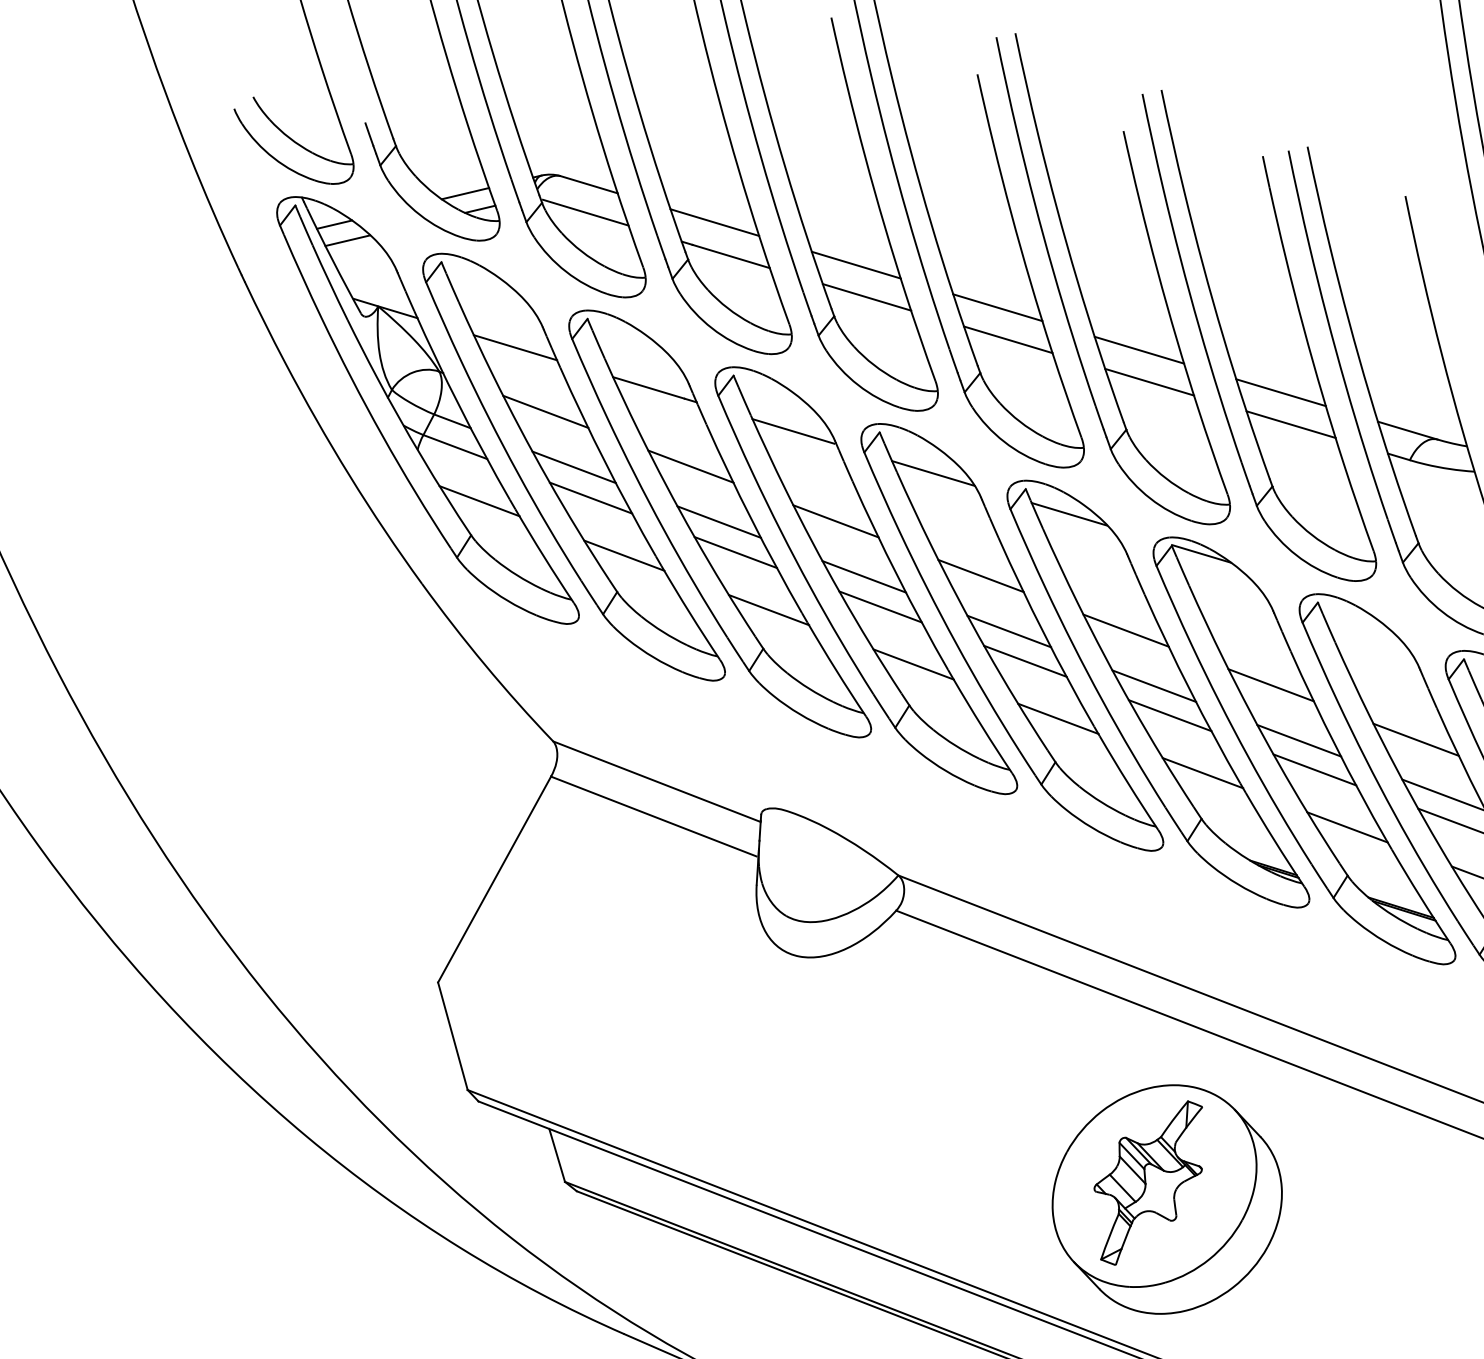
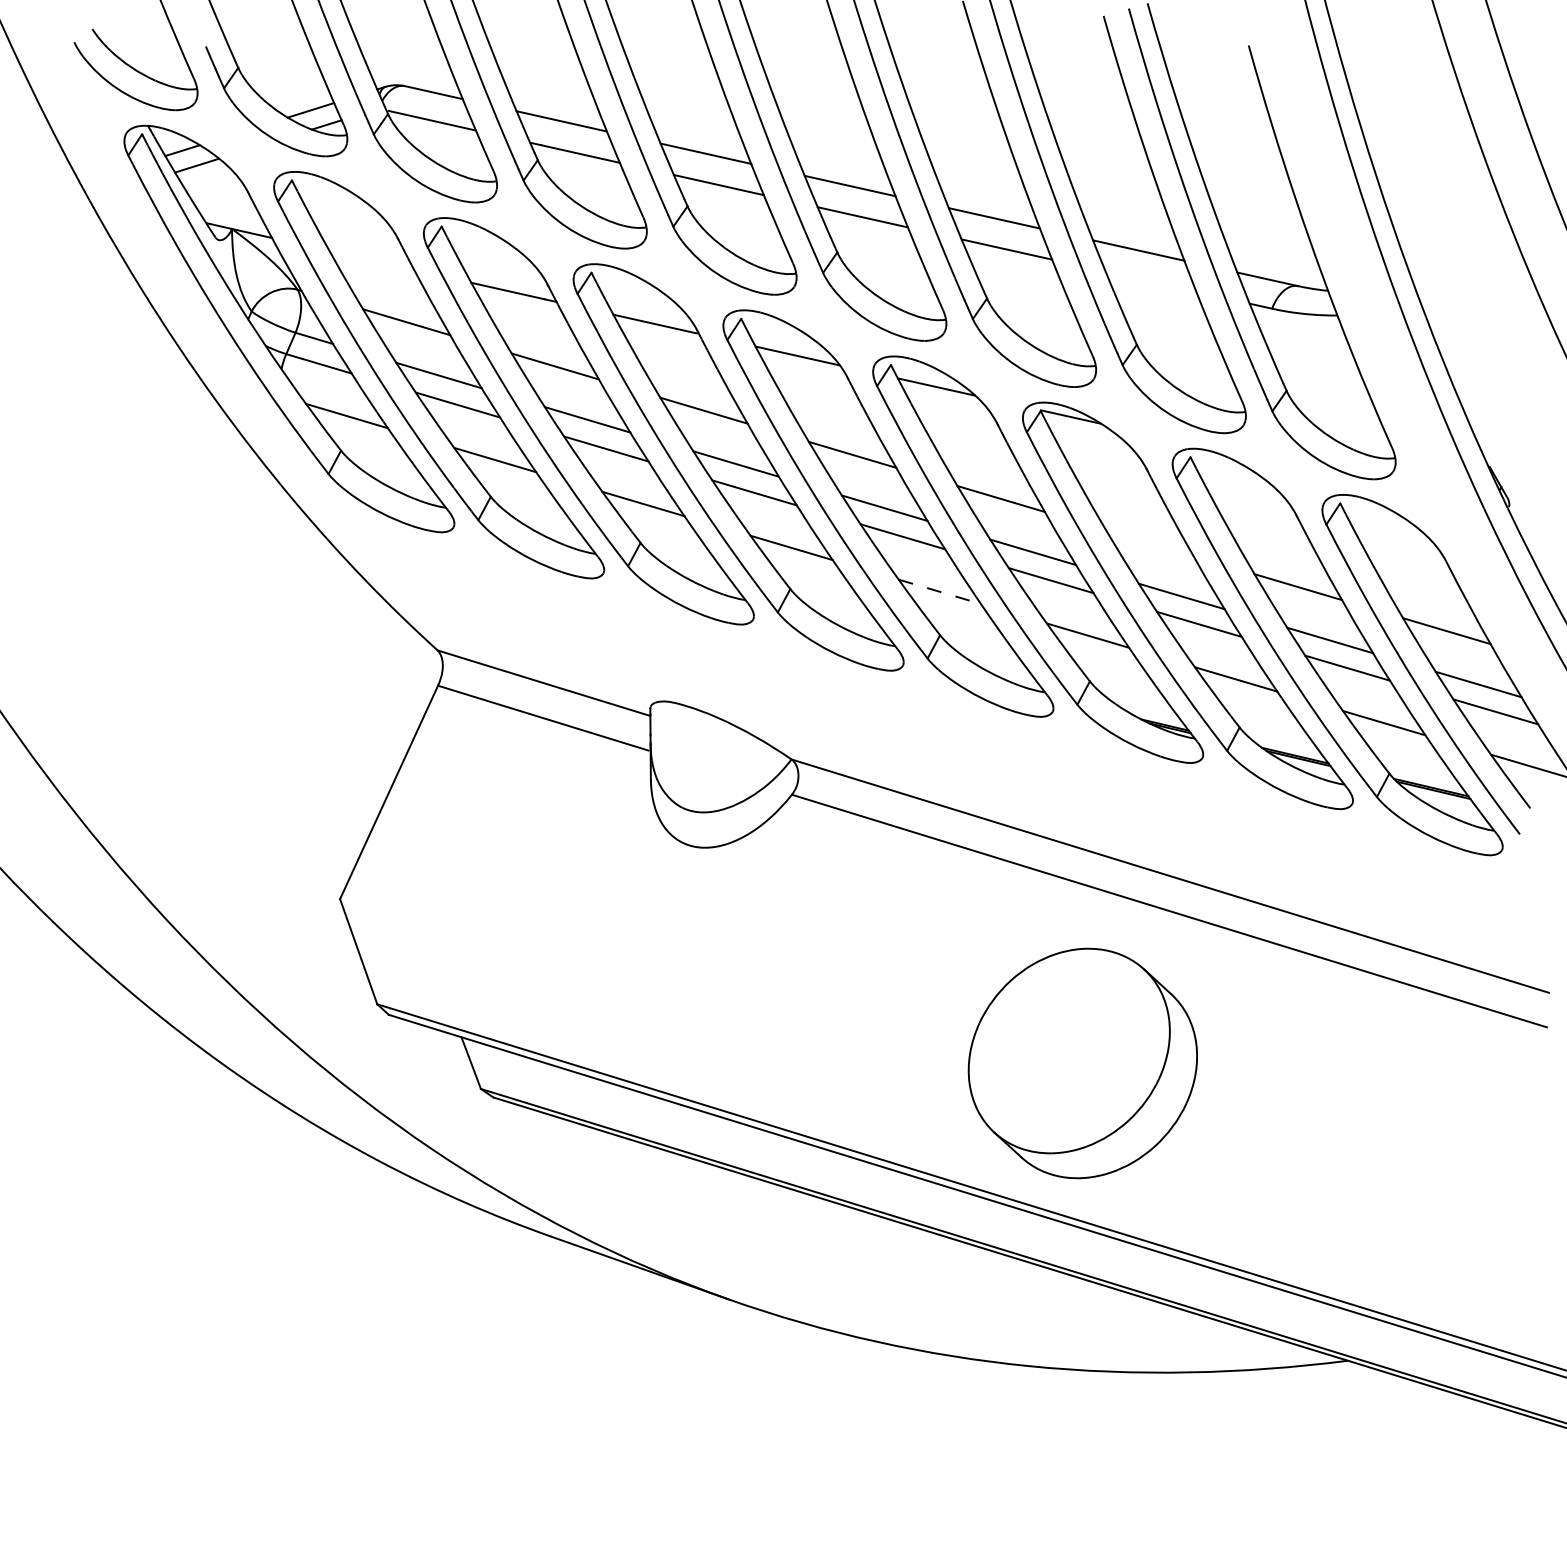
line: (515, 347) -> (371, 260), removed
line: (1290, 424) -> (1150, 281), removed
line: (1270, 685) -> (1149, 543), removed
line: (1057, 718) -> (939, 591), solid -> dashed
part: (1147, 1183) -> (1062, 1048), removed

